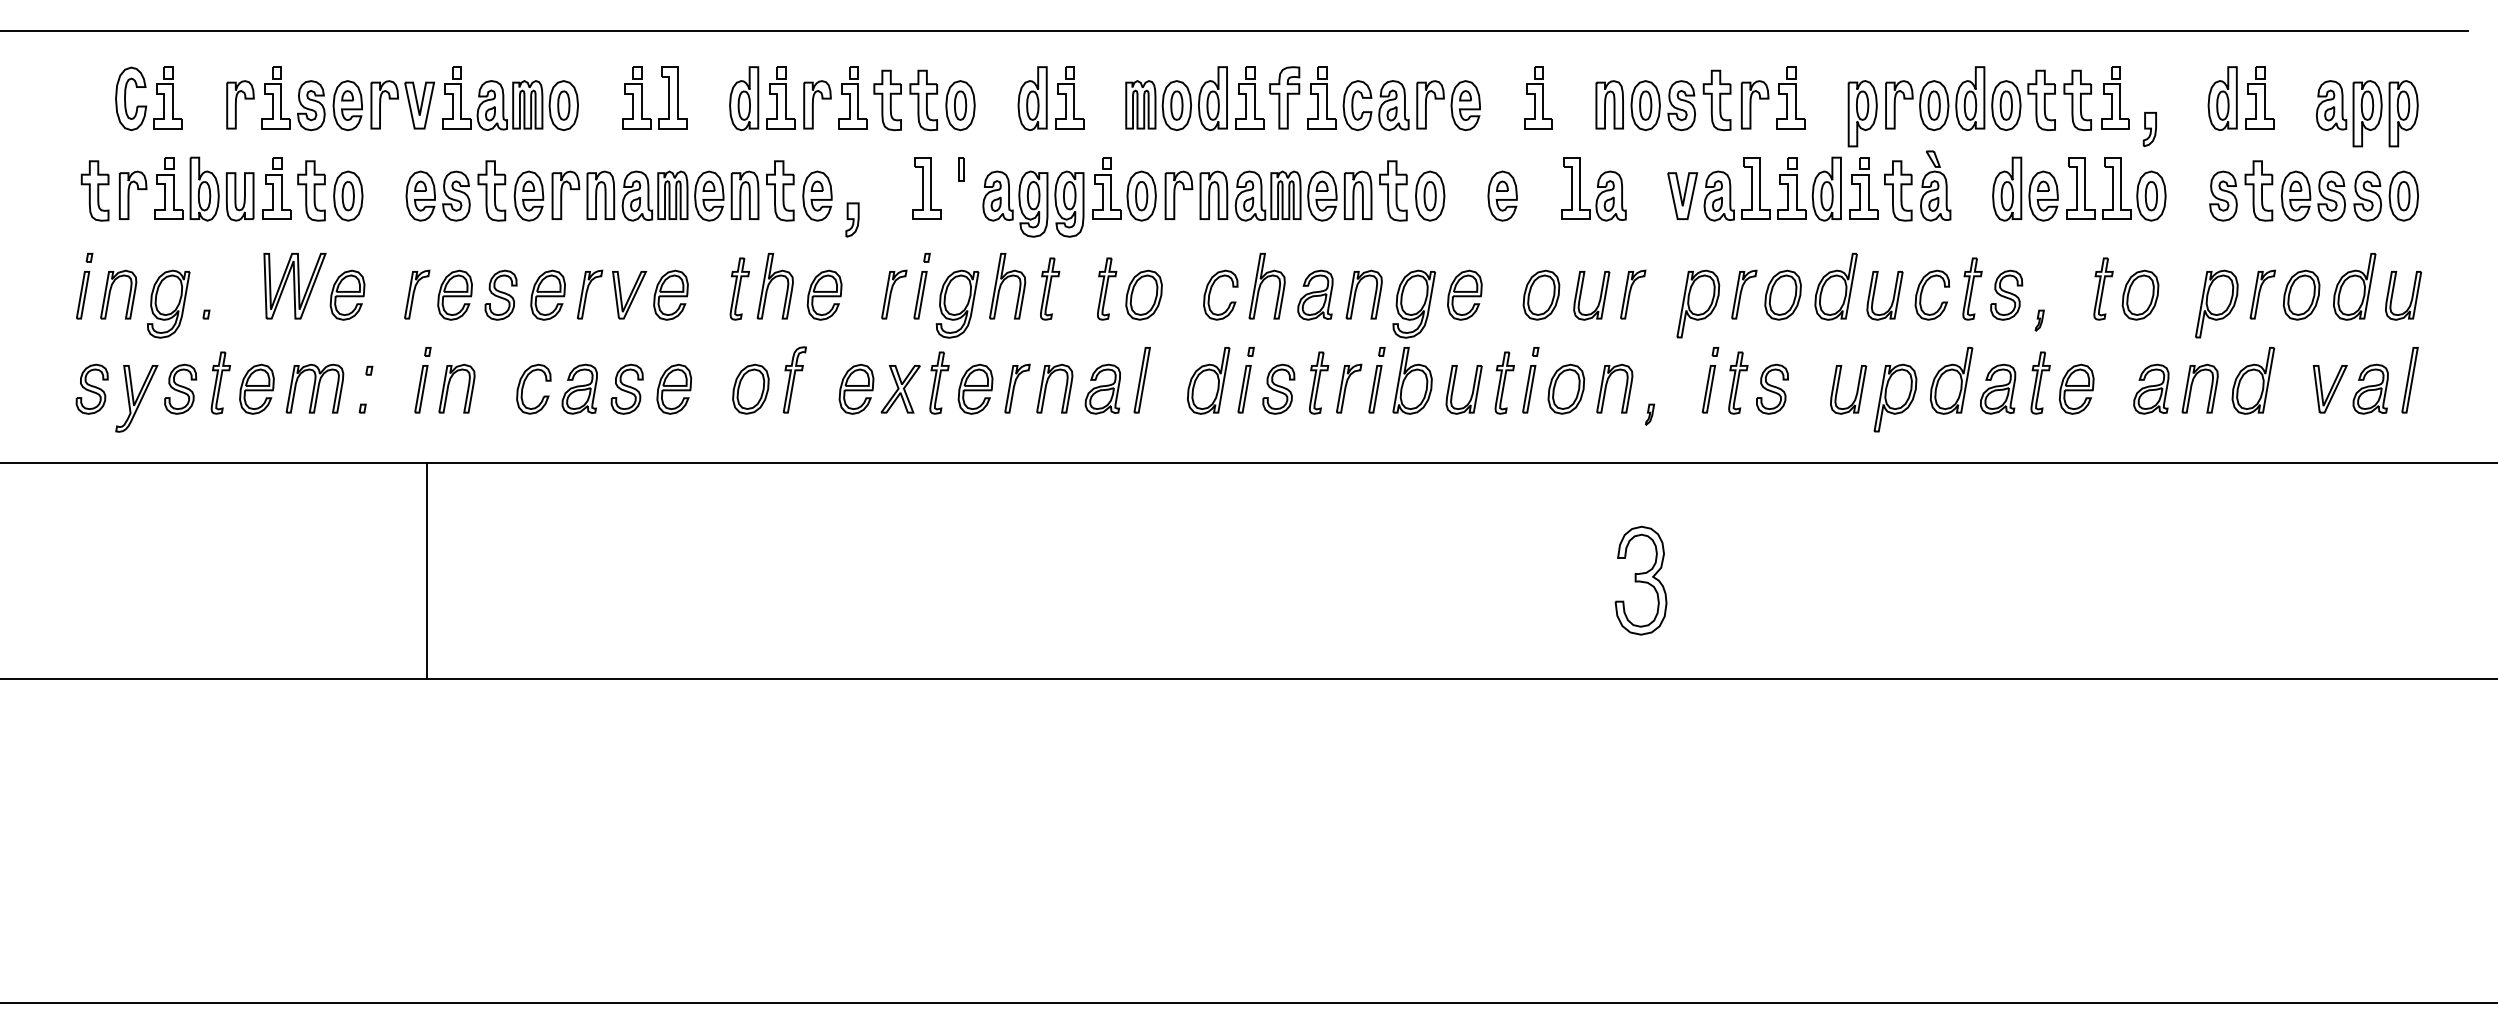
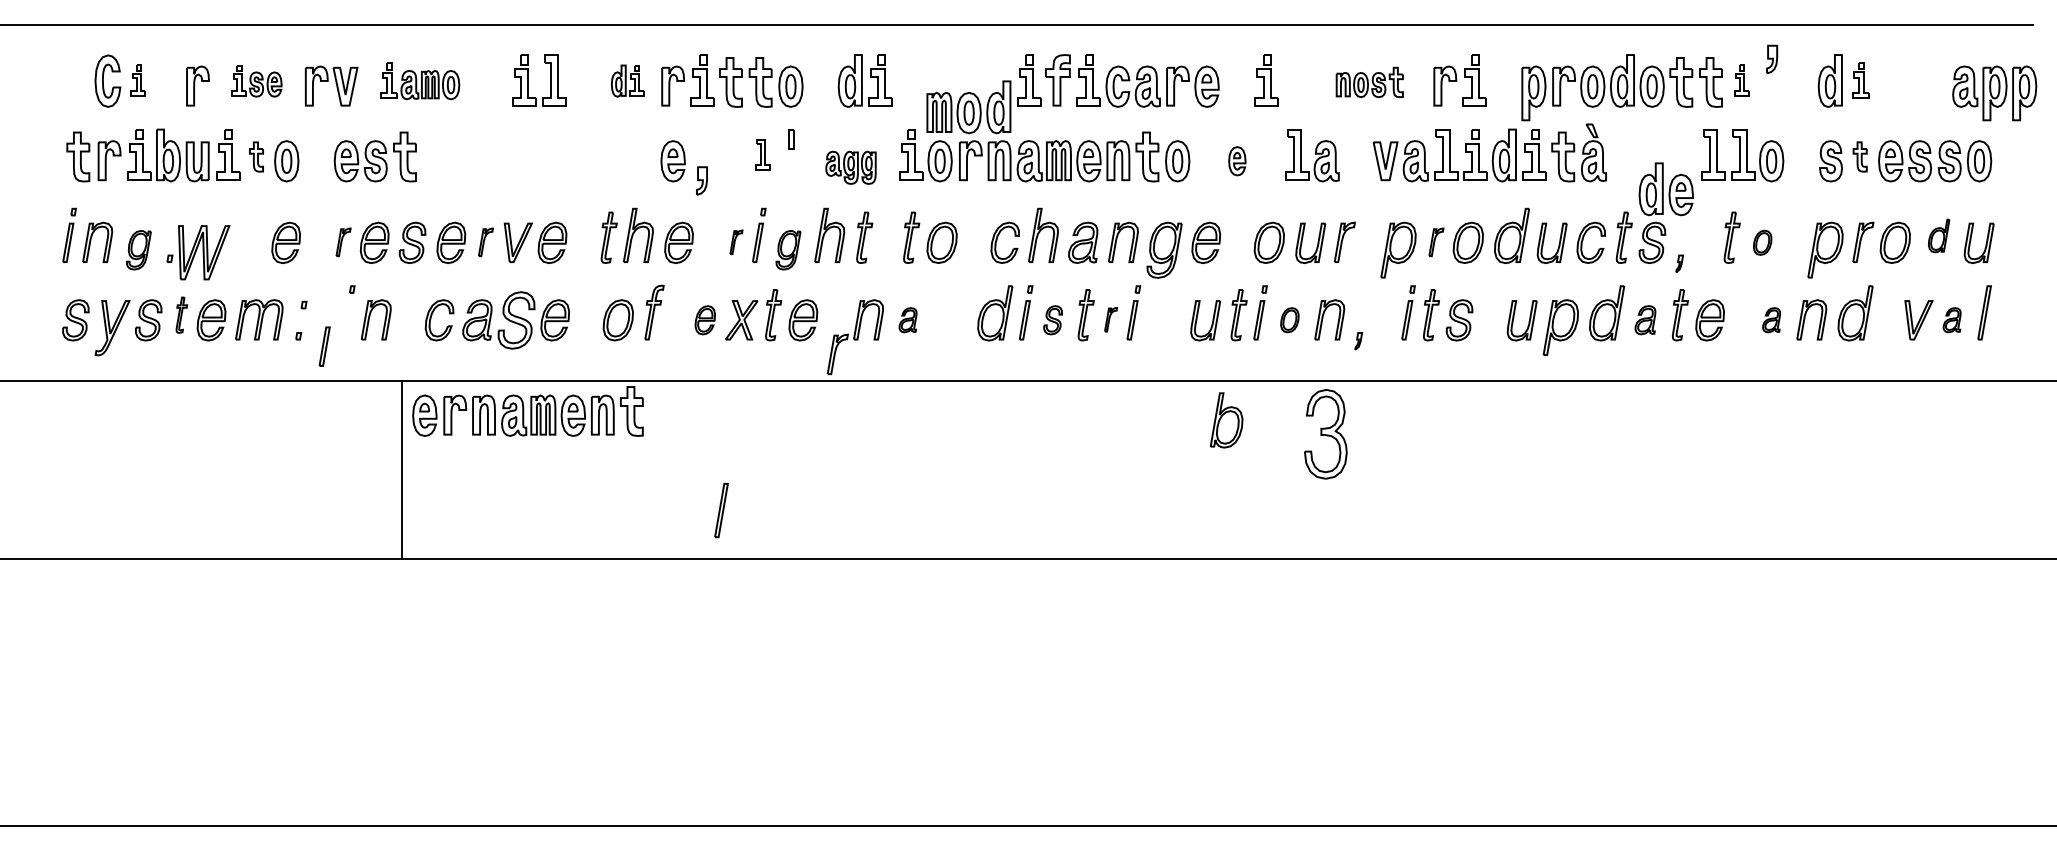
part: (167, 97) -> (137, 80), size x0.6
part: (2115, 97) -> (1742, 80), size x0.6
part: (2259, 97) -> (1860, 80), size x0.7
part: (311, 98) -> (256, 80), size x0.6
part: (510, 98) -> (420, 80), size x0.7
part: (762, 98) -> (627, 80), size x0.6
part: (1176, 98) -> (968, 107), moved
part: (1663, 100) -> (1369, 82), size x0.6
part: (2366, 113) -> (1994, 93), moved
part: (2149, 129) -> (1771, 59), moved
part: (926, 188) -> (762, 154), size x0.6
part: (2025, 188) -> (1666, 188), moved
part: (311, 190) -> (256, 156), size x0.6
part: (653, 190) -> (527, 411), moved
part: (2258, 190) -> (1859, 156), size x0.6
part: (1502, 195) -> (1237, 160), size x0.7
part: (1033, 203) -> (851, 167), size x0.6
part: (294, 286) -> (203, 252), moved
part: (2354, 286) -> (1938, 235), size x0.6
part: (417, 294) -> (343, 242), size x0.7
part: (590, 294) -> (486, 242), size x0.7
part: (894, 294) -> (736, 242), size x0.6
part: (1744, 294) -> (1436, 242), size x0.7
part: (2140, 294) -> (1762, 242), size x0.6
part: (168, 303) -> (138, 249), size x0.7
part: (957, 303) -> (788, 249), size x0.7
part: (1141, 380) -> (720, 510), moved
part: (1412, 380) -> (1226, 420), moved
part: (220, 382) -> (181, 314), size x0.7
part: (626, 388) -> (515, 319), size x1.4
part: (856, 388) -> (705, 319), size x0.7
part: (1017, 388) -> (837, 354), moved
part: (1102, 388) -> (907, 319), size x0.6
part: (1278, 388) -> (1052, 319), size x0.7
part: (1349, 388) -> (1111, 319), size x0.6
part: (1566, 388) -> (1289, 319), size x0.6
part: (1998, 388) -> (1645, 319), size x0.7
part: (2151, 388) -> (1771, 319), size x0.6
part: (2370, 388) -> (1952, 319), size x0.6
part: (421, 389) -> (324, 346), moved
line: (426, 570) -> (401, 469), moved
part: (1640, 580) -> (1325, 434), moved

